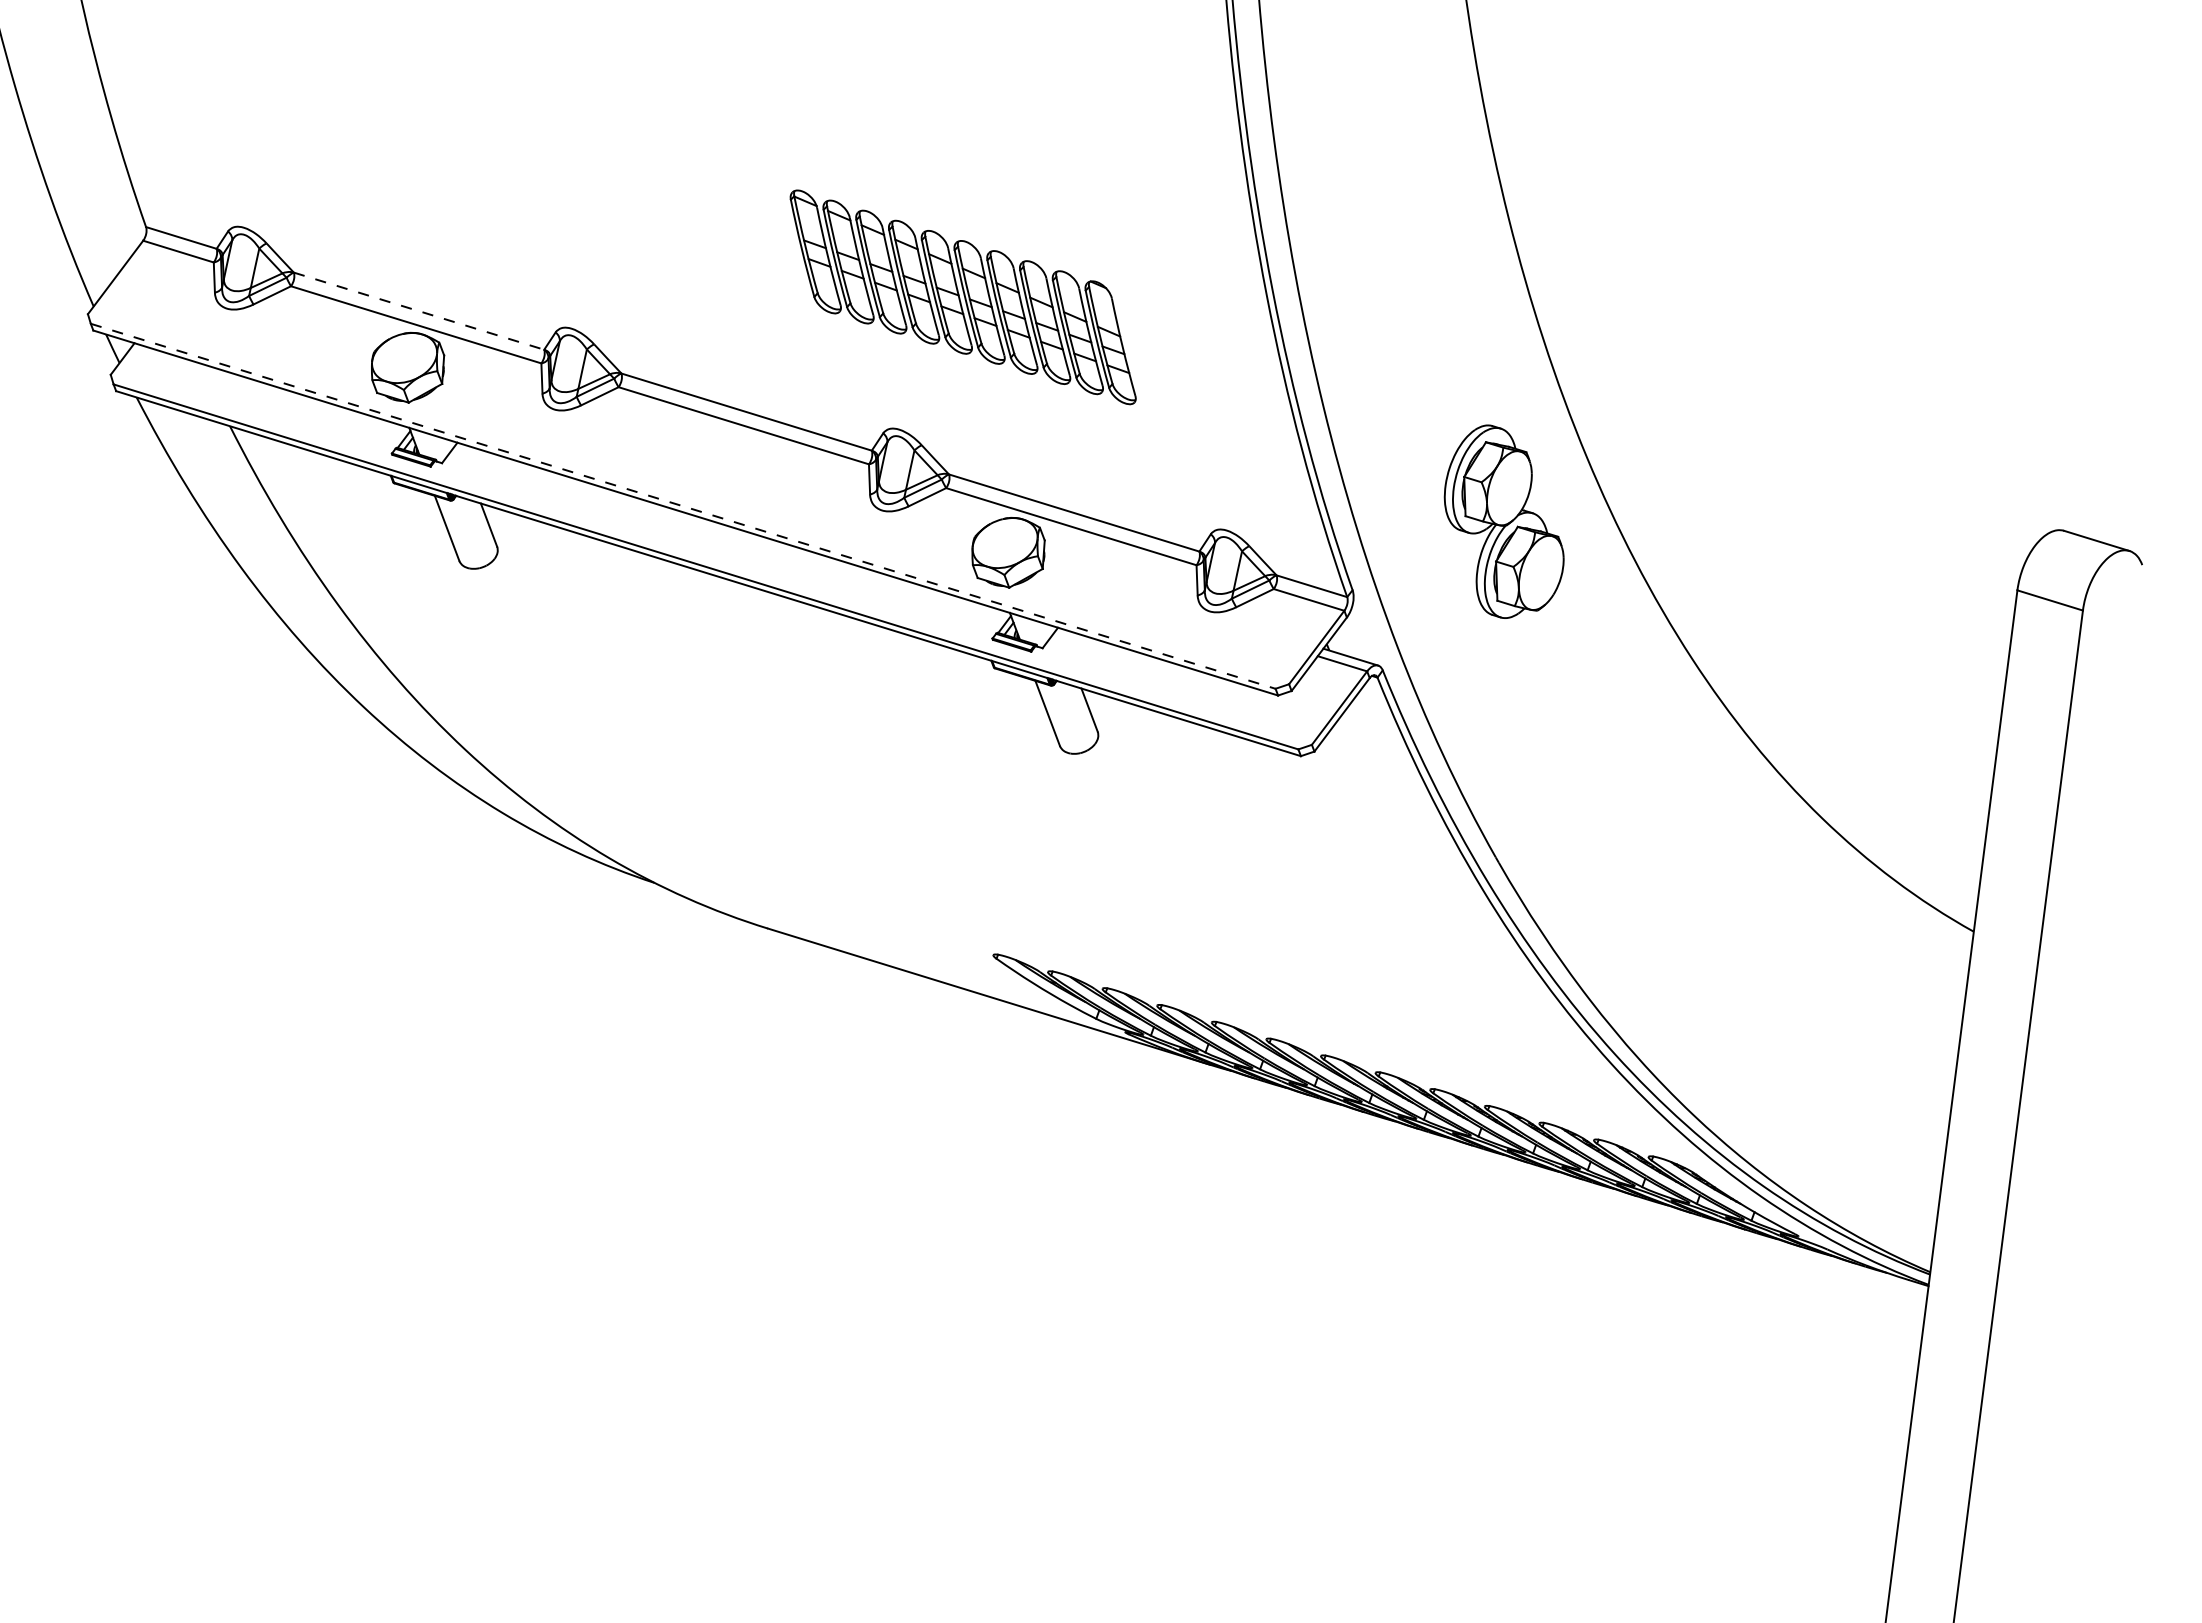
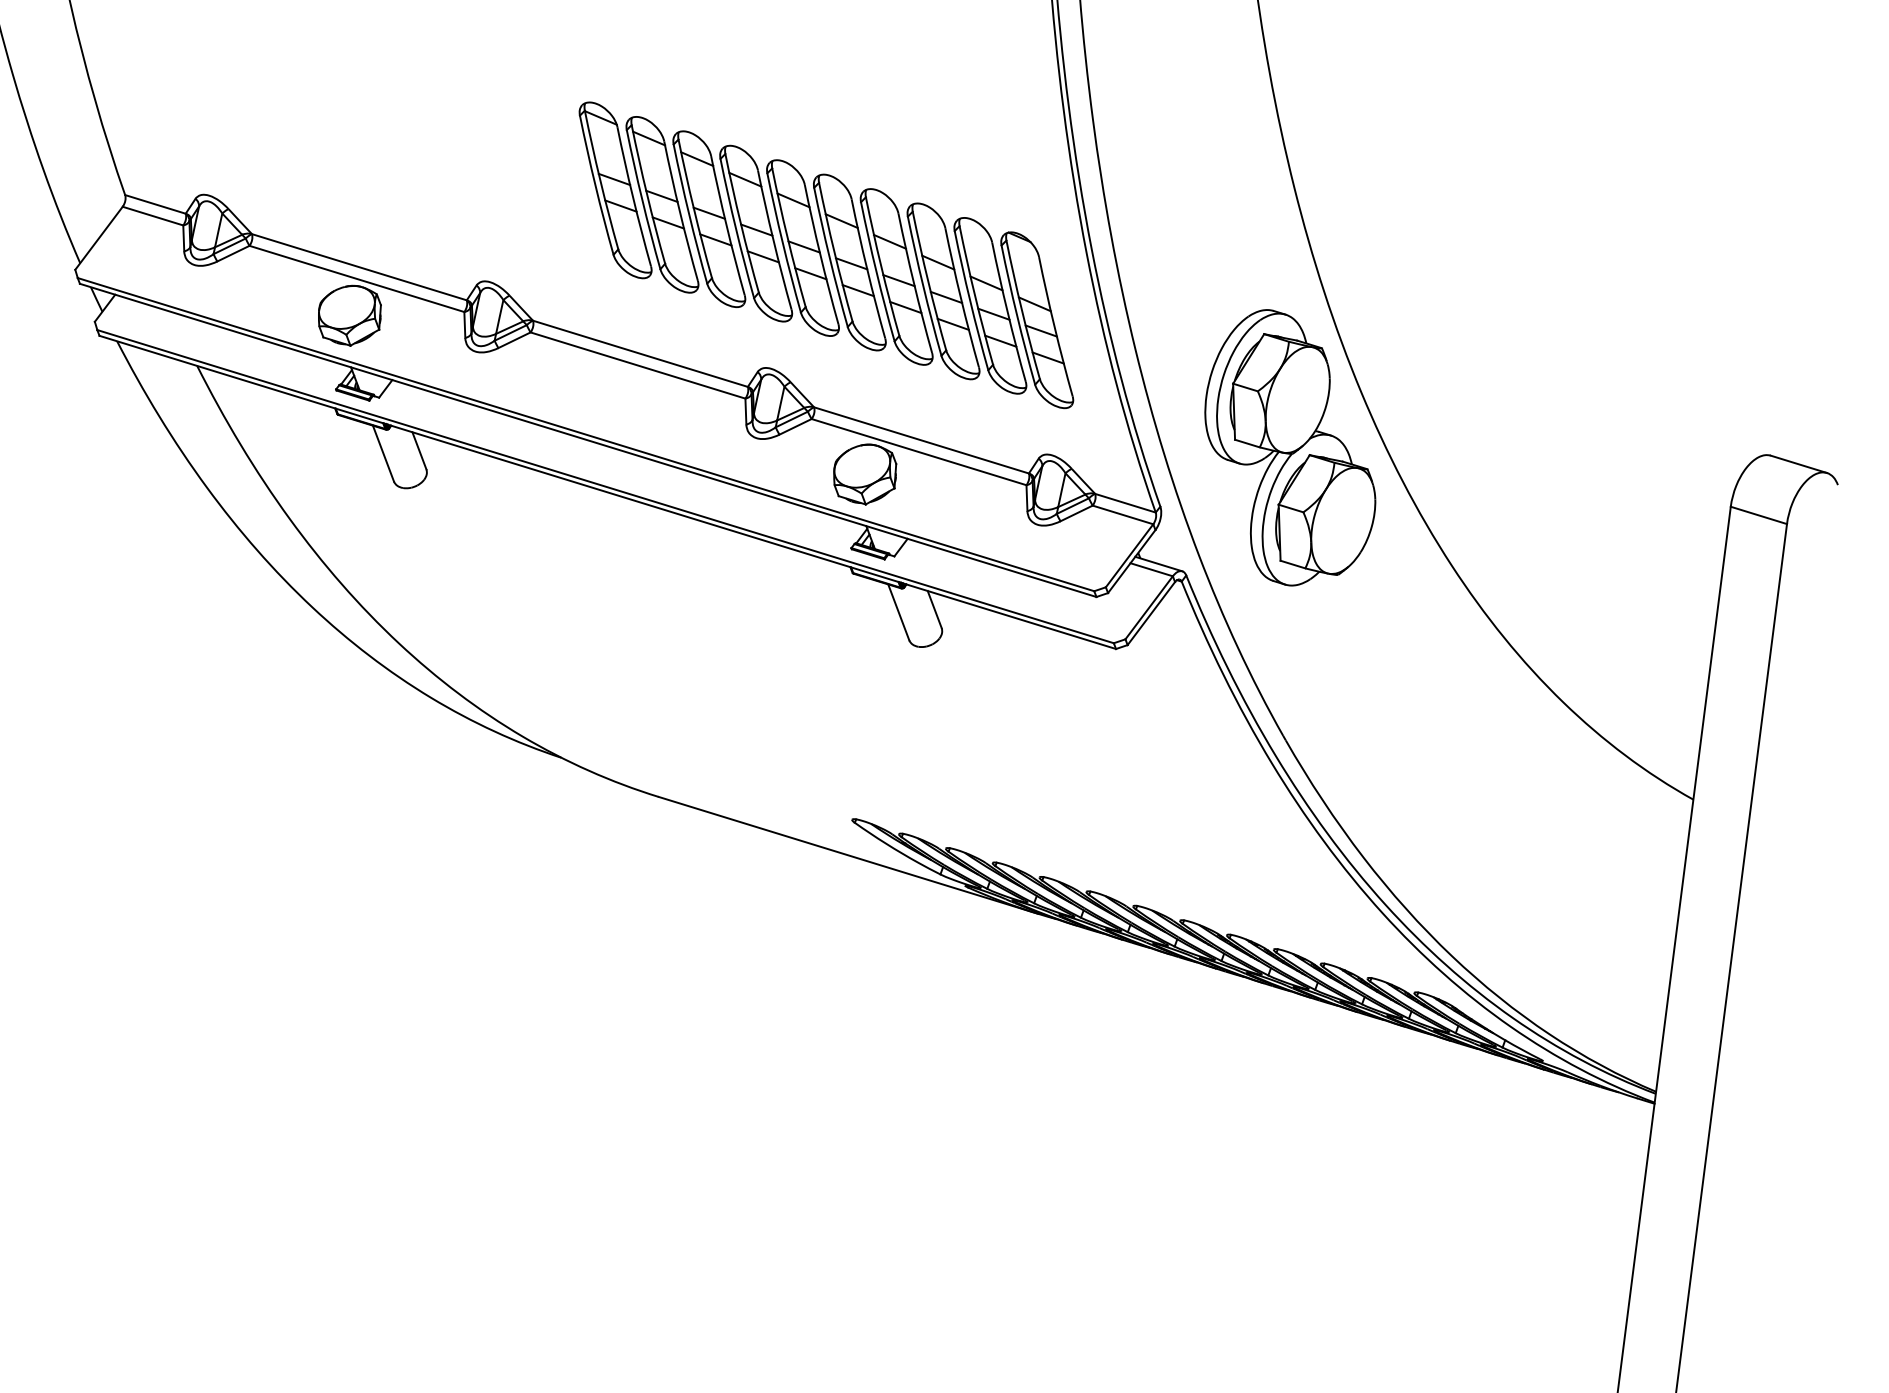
part: (962, 297) -> (825, 255), size x1.67
line: (419, 311) -> (359, 267), dashed -> solid
line: (683, 506) -> (586, 434), dashed -> solid
part: (1504, 521) -> (1290, 447), size x1.67

